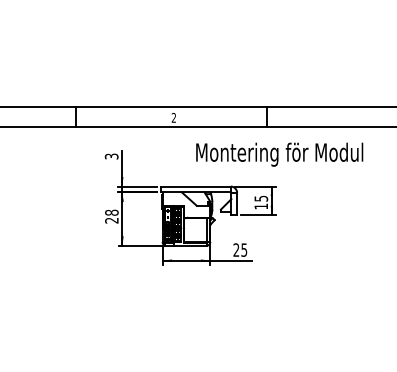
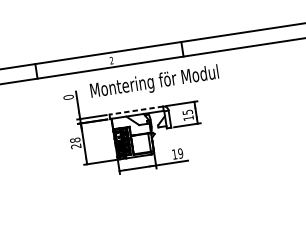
text: (279, 154) -> (154, 82), moved
text: (111, 156) -> (68, 97), 3 -> 0
line: (195, 186) -> (136, 110), solid -> dashed
text: (240, 249) -> (177, 153), 25 -> 19

